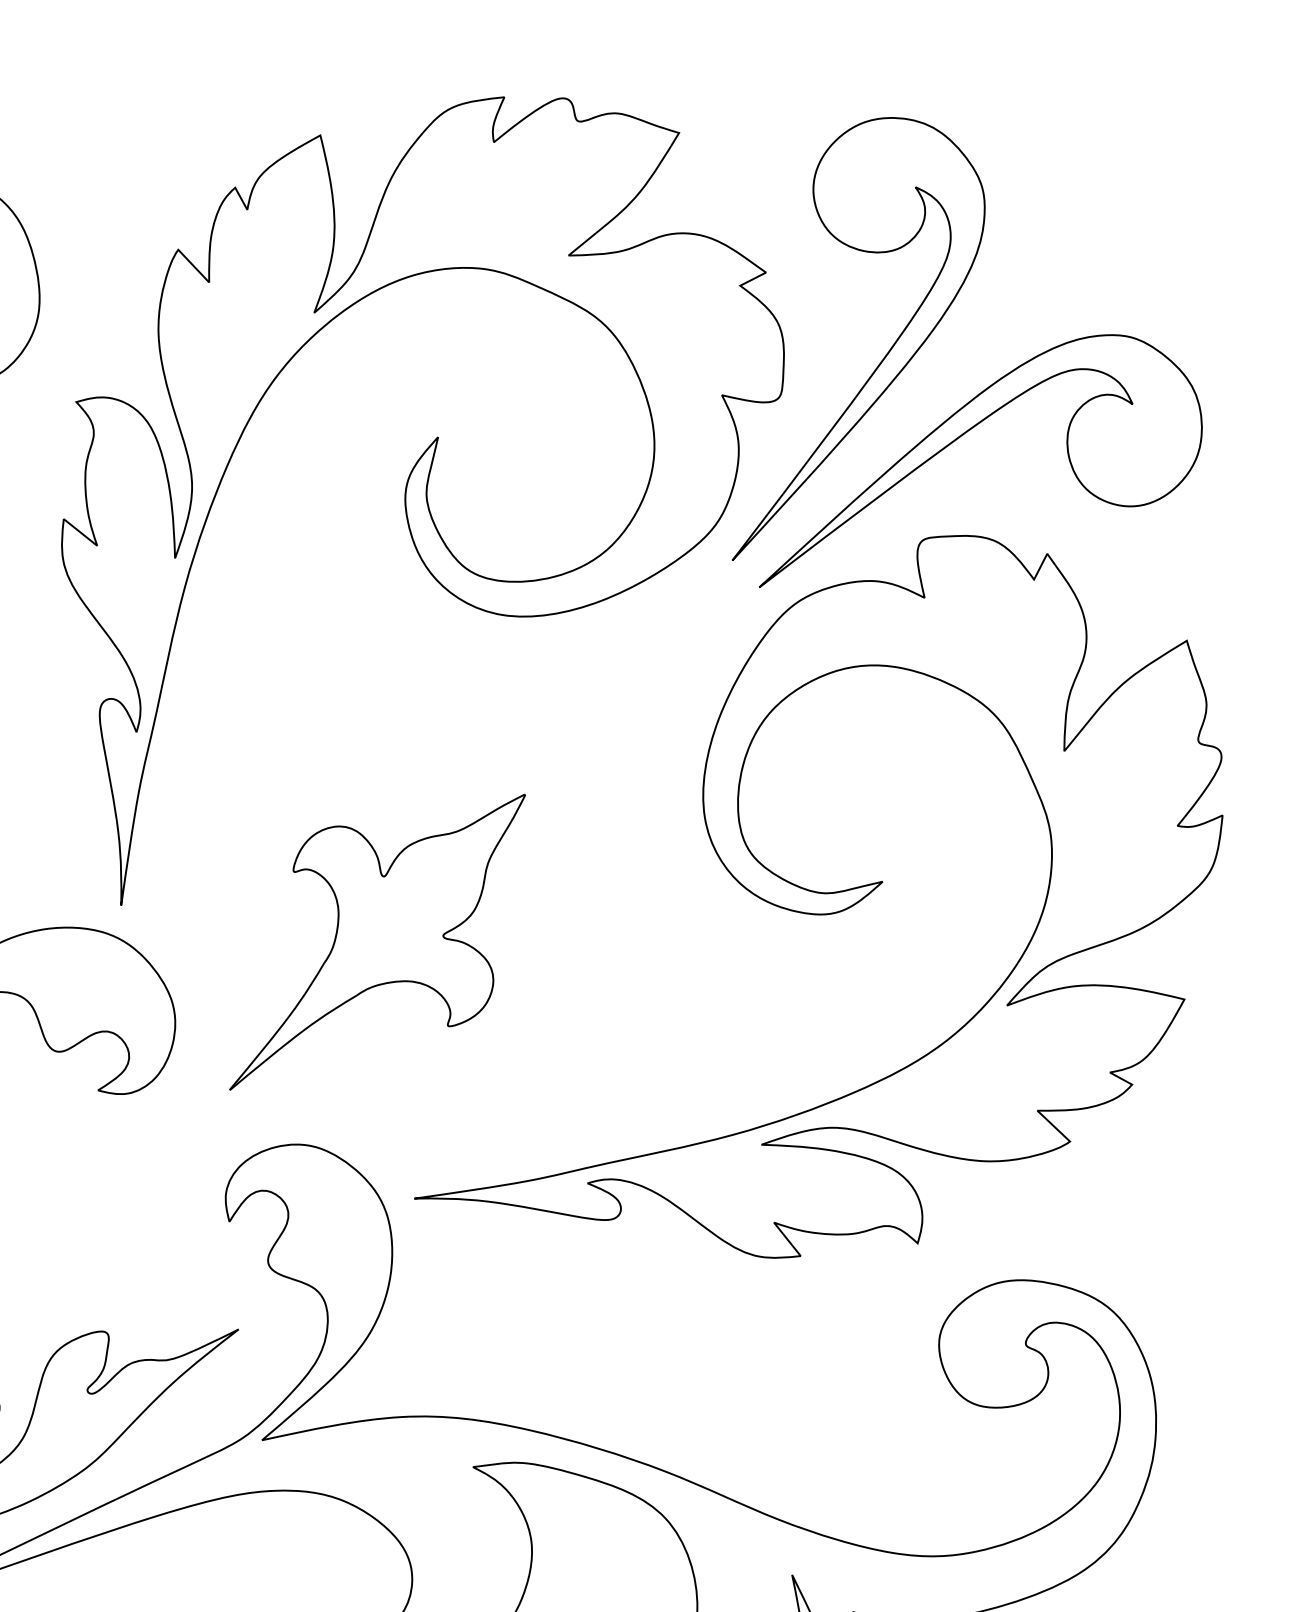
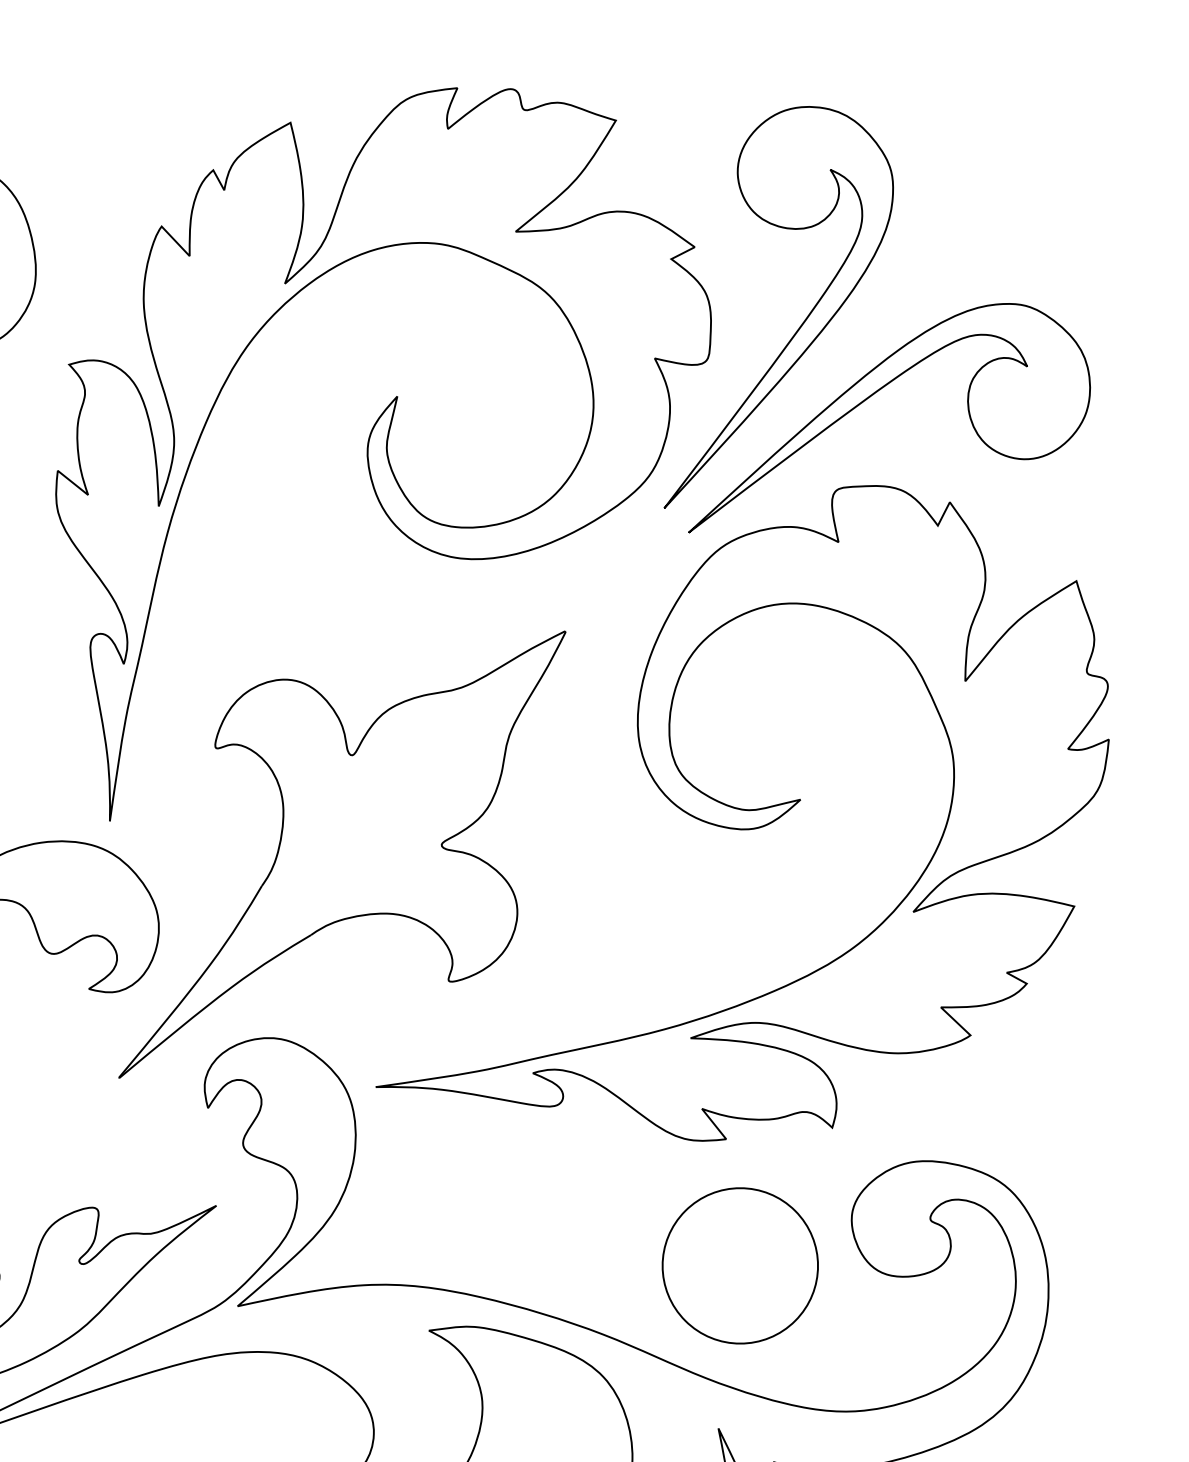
part: (377, 942) -> (342, 854), size x1.67
part: (815, 1395) -> (739, 1265), added

